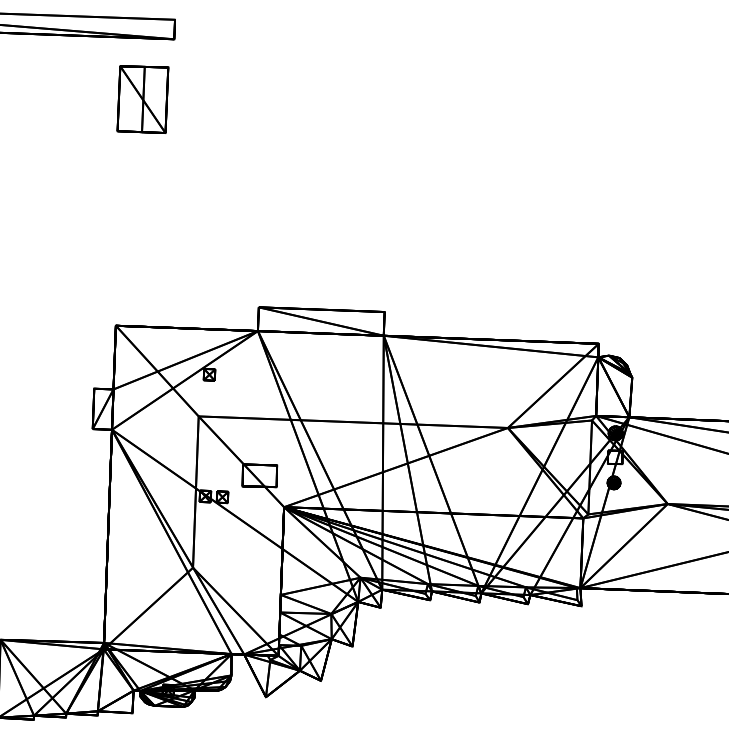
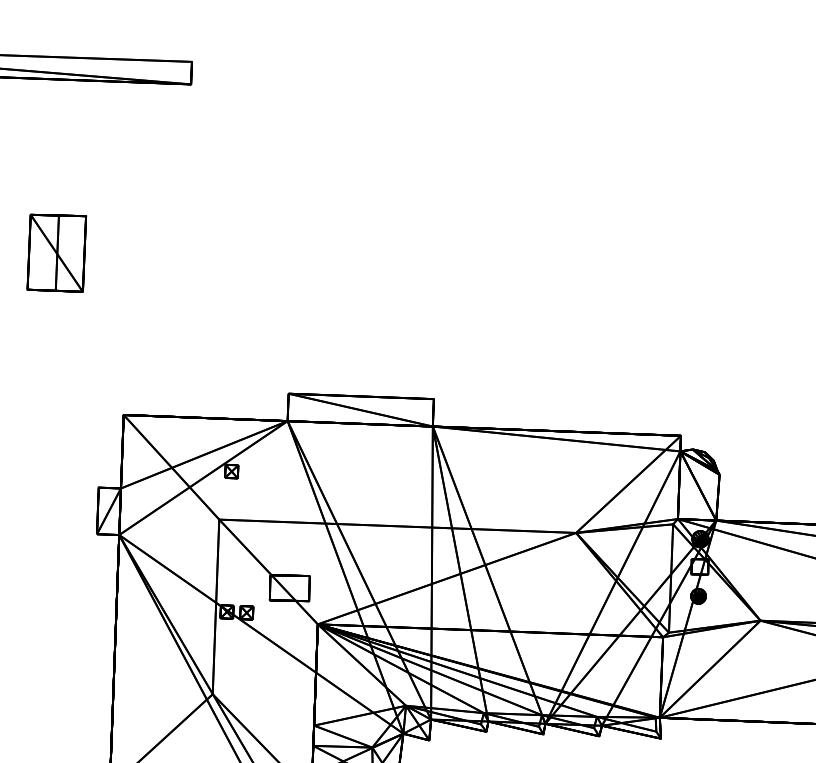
part: (142, 99) -> (56, 253), moved

